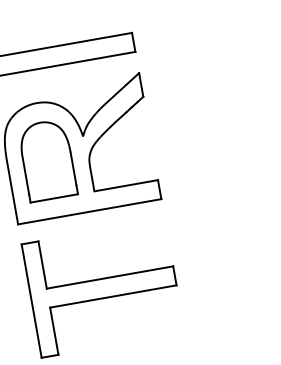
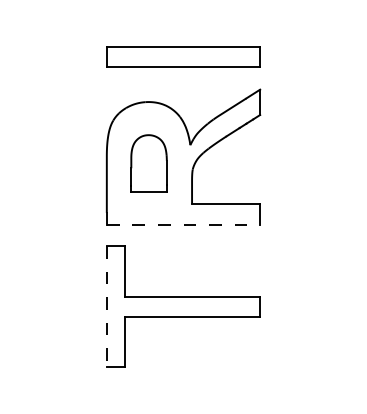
part: (47, 160) -> (148, 163), size x0.7
line: (89, 211) -> (183, 224), solid -> dashed
line: (31, 300) -> (106, 306), solid -> dashed

